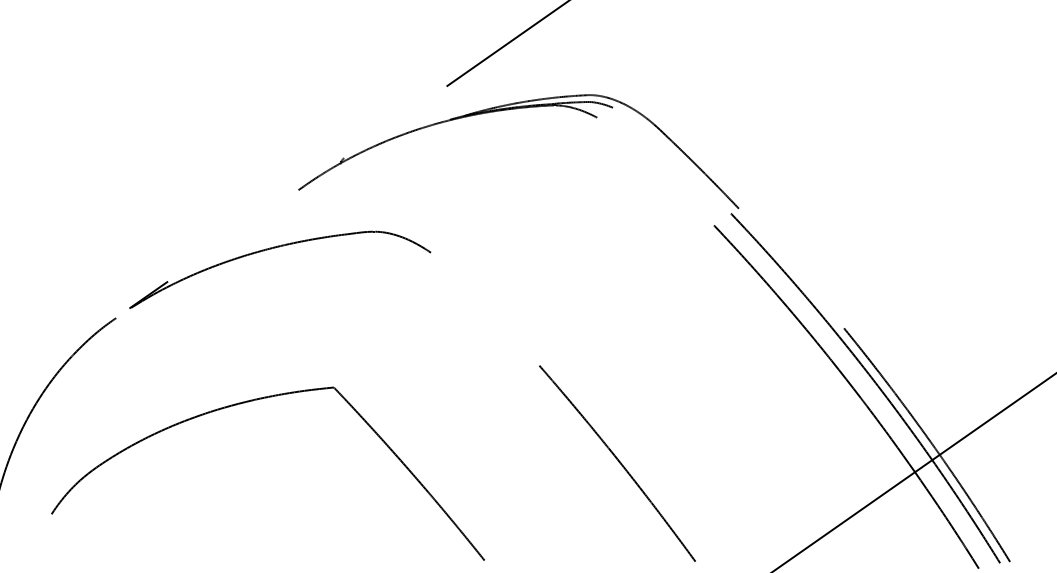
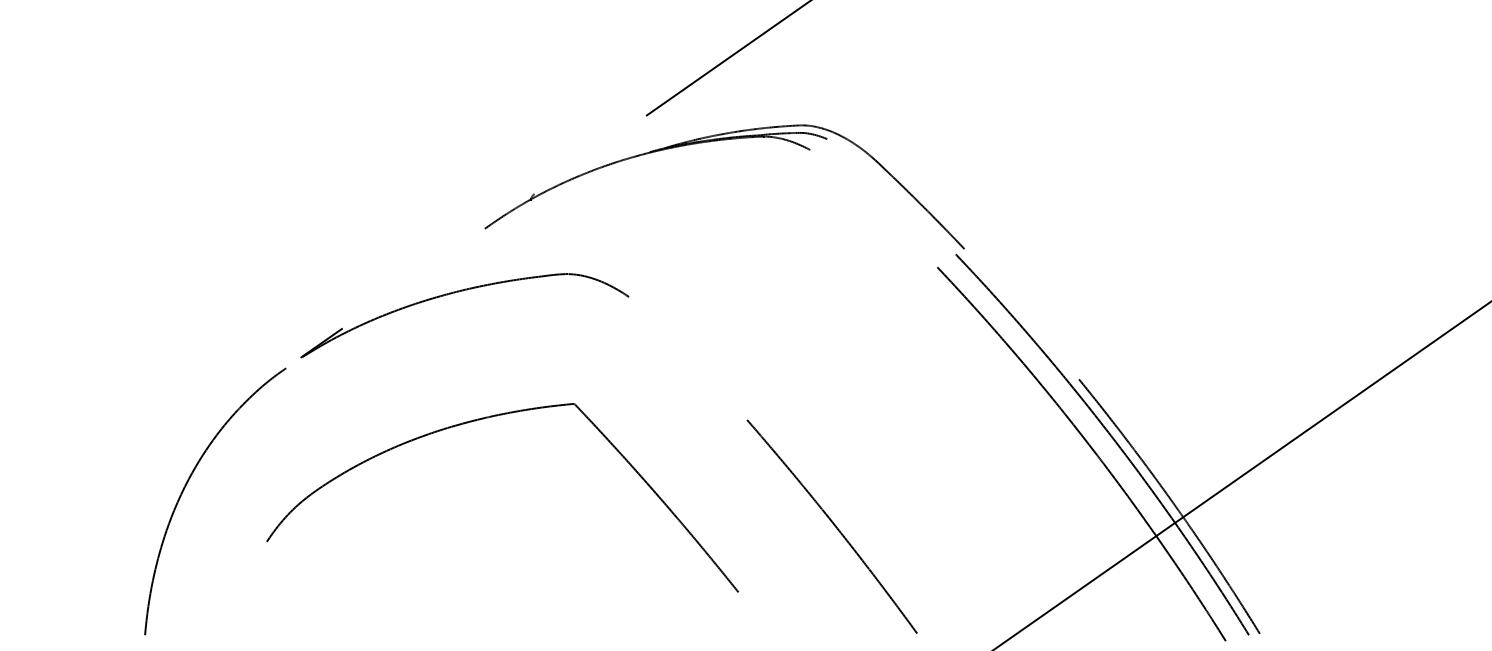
part: (255, 400) -> (488, 418), moved

